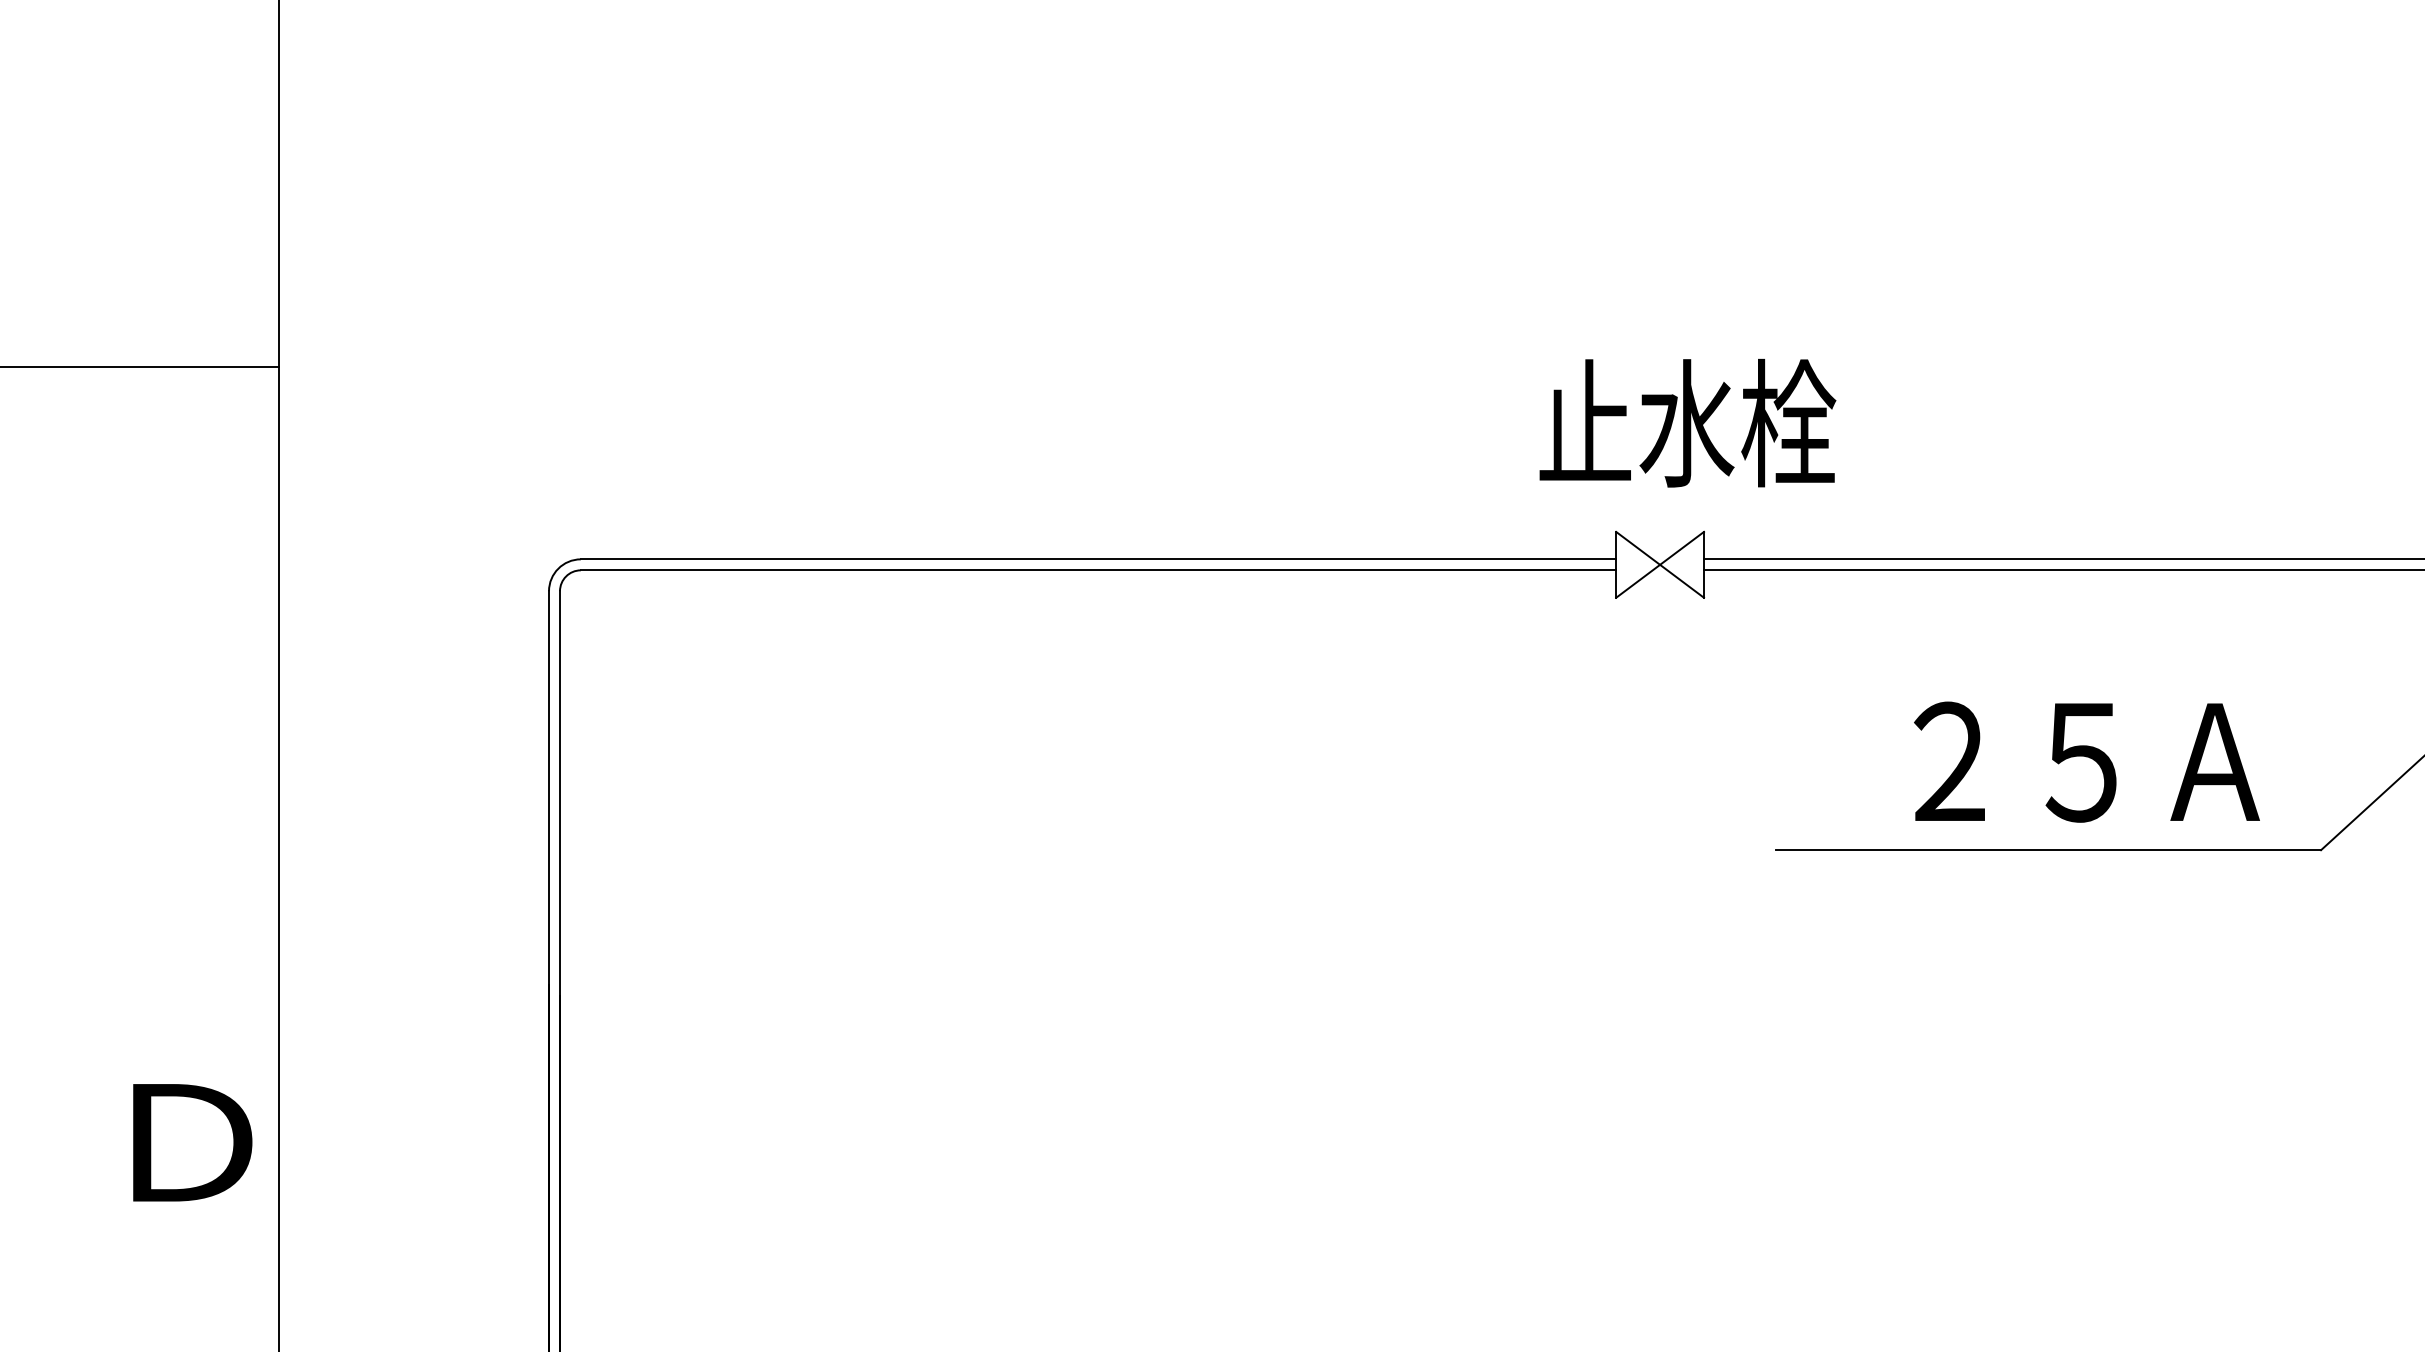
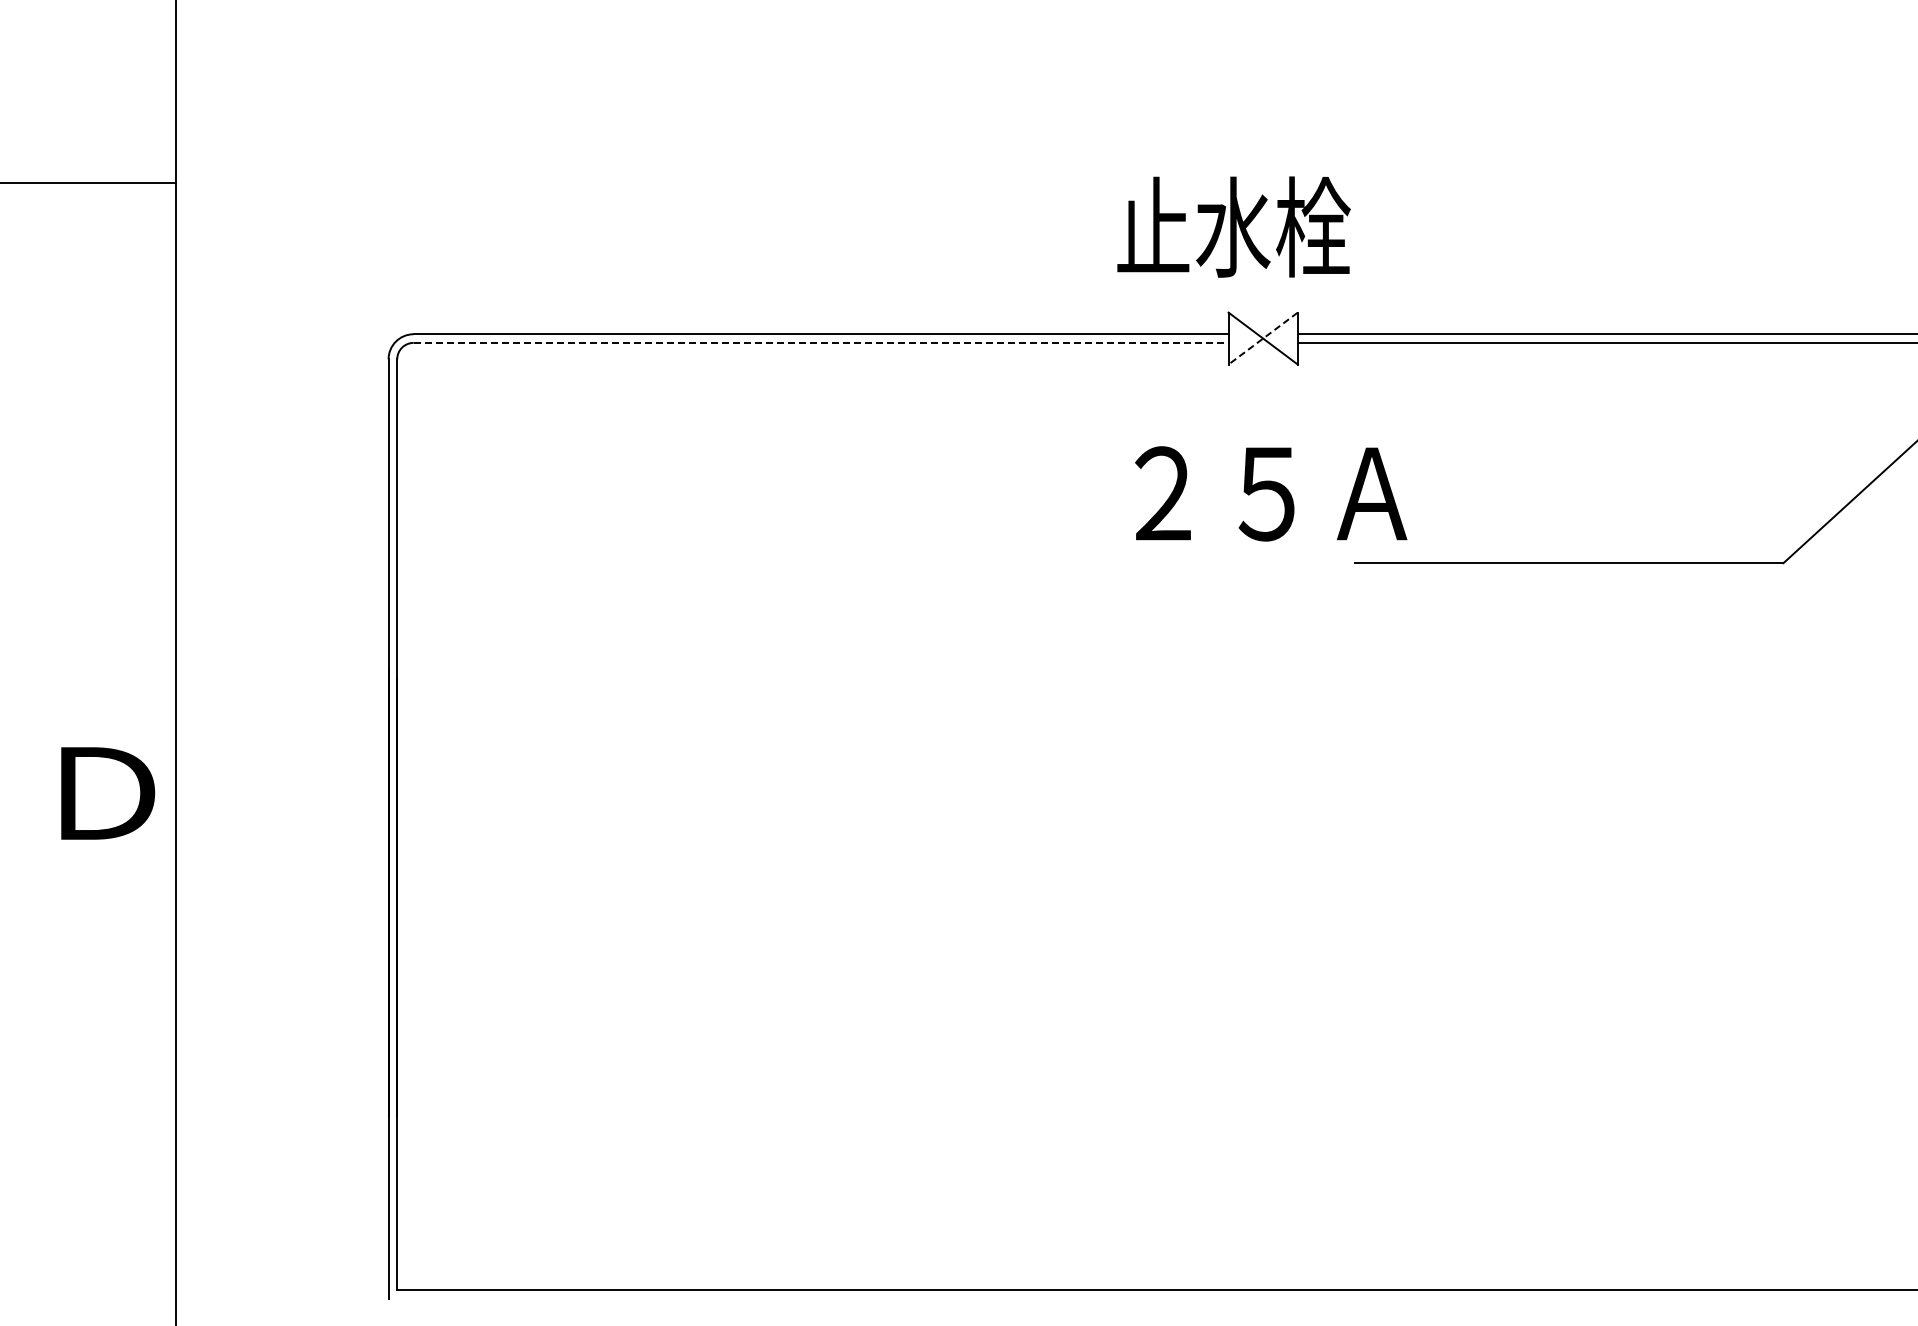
text: (1687, 422) -> (1233, 226), moved
line: (1659, 564) -> (1262, 338), solid -> dashed
line: (1098, 569) -> (821, 342), solid -> dashed
text: (2087, 761) -> (1271, 493), moved

